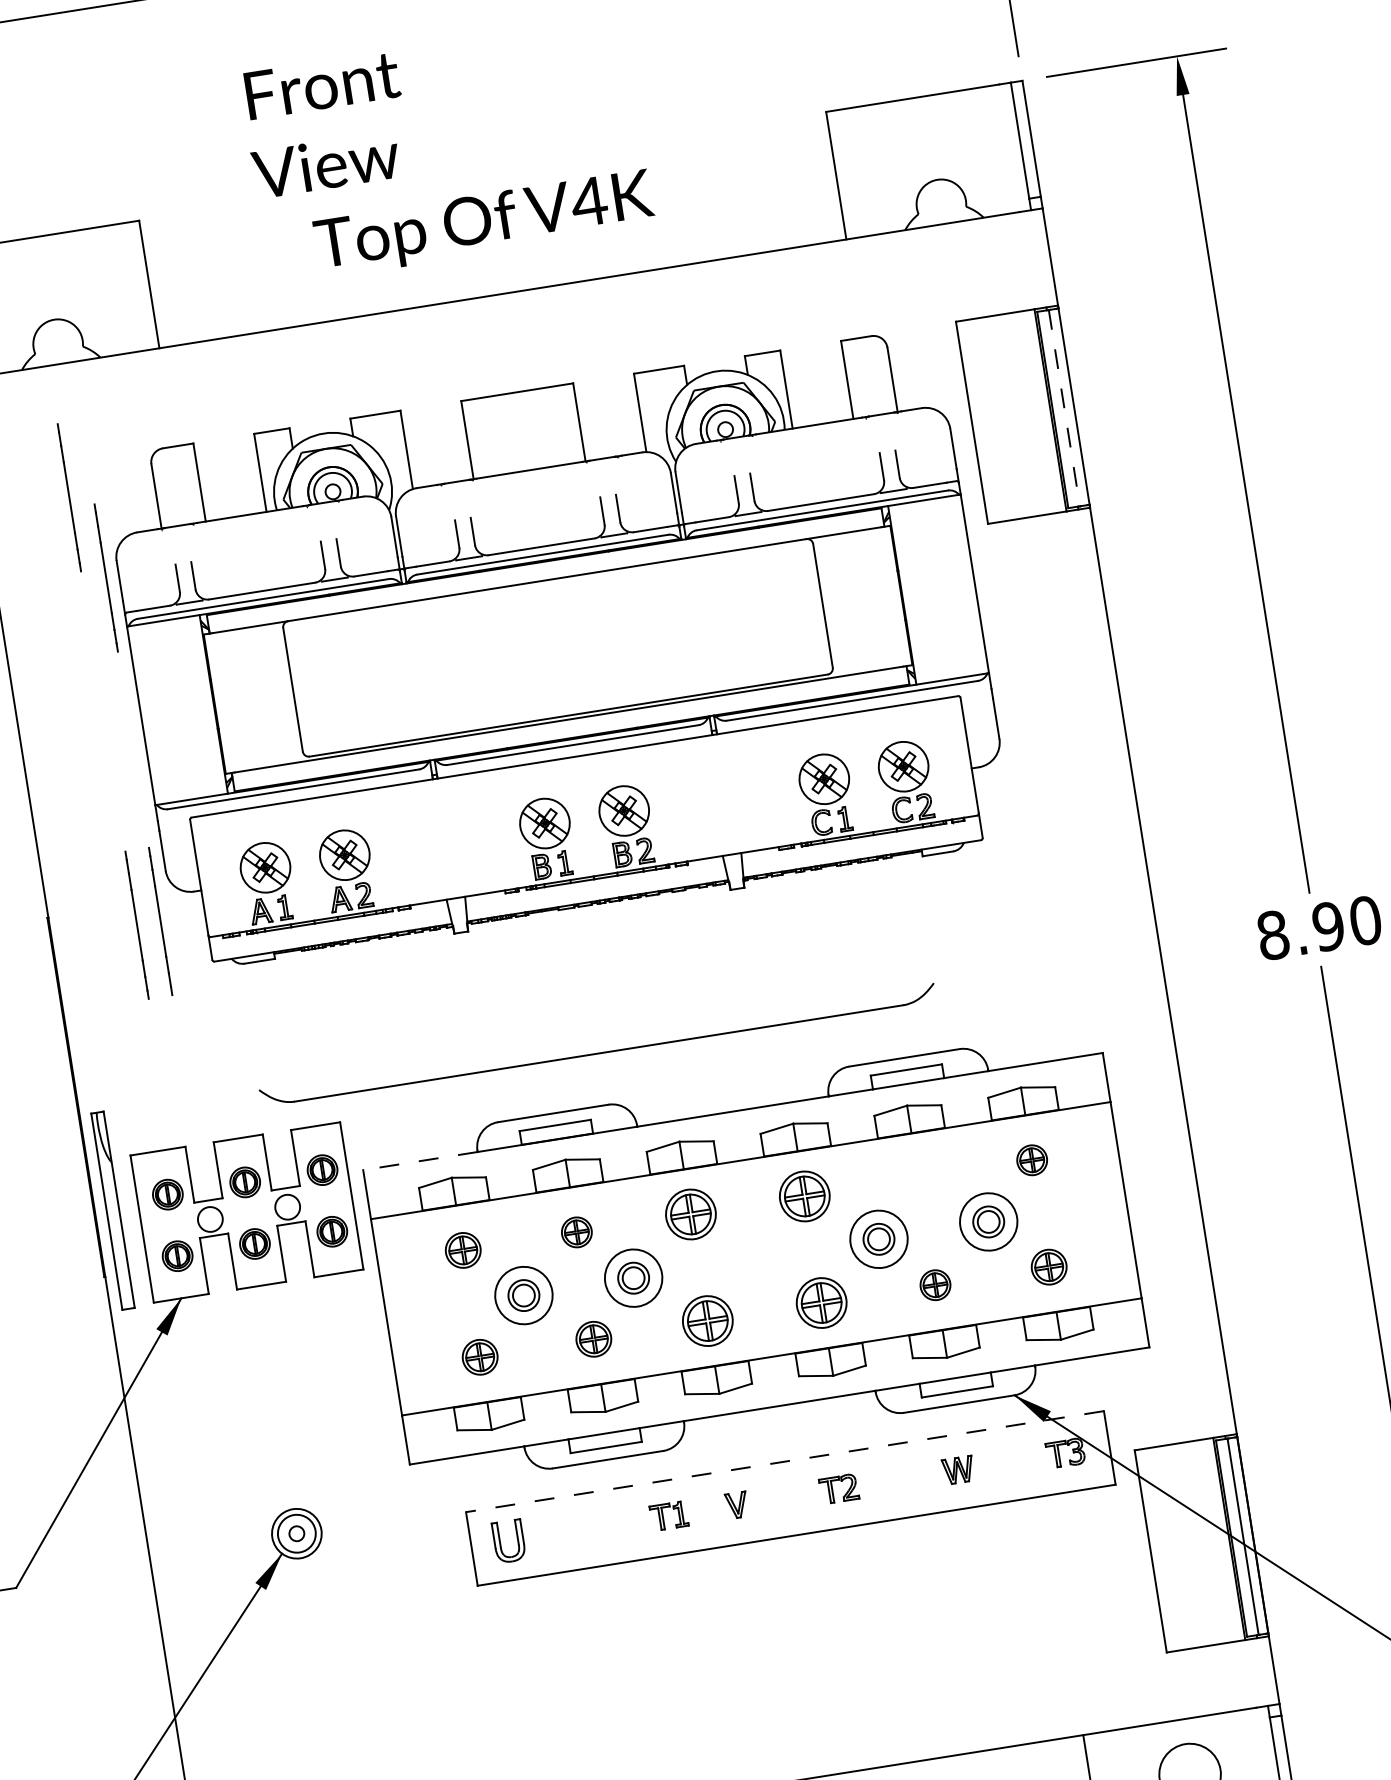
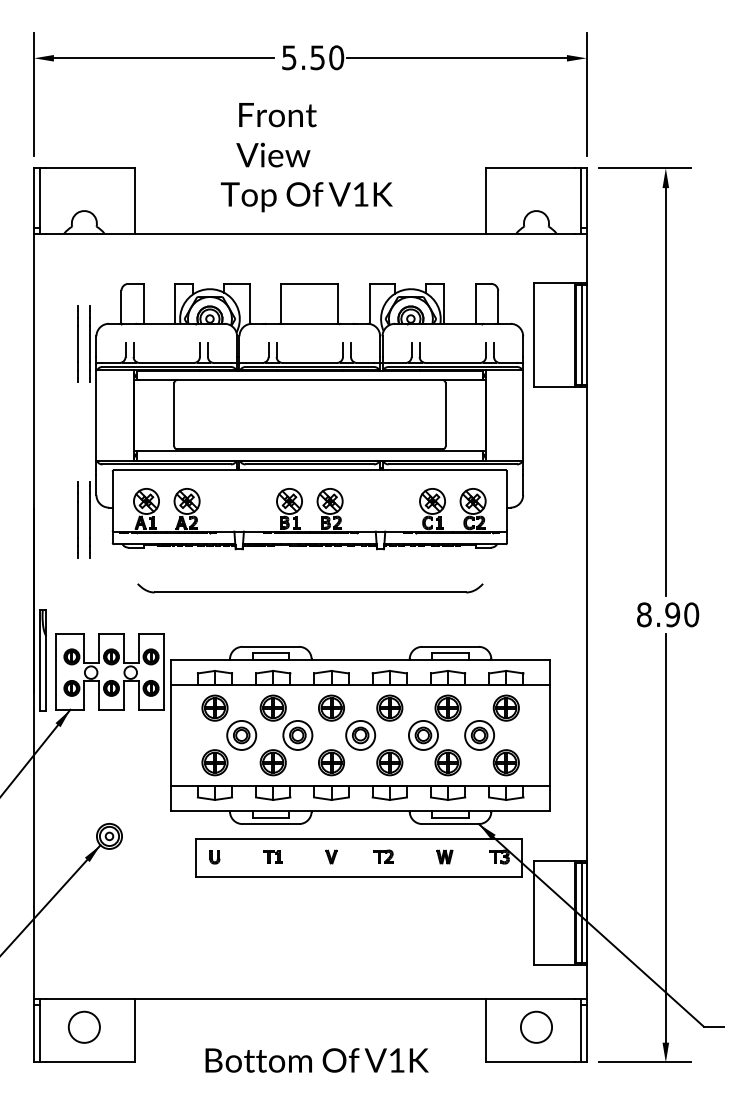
text: (326, 125) -> (276, 135), moved
text: (588, 201) -> (360, 194), V4K -> V1K
line: (1063, 409) -> (581, 335), dashed -> solid
line: (68, 496) -> (77, 343), moved
part: (598, 1045) -> (310, 588), moved
part: (1030, 1159) -> (505, 707), size x1.67
line: (420, 1161) -> (200, 660), dashed -> solid
part: (917, 1177) -> (447, 707), added
part: (575, 1231) -> (272, 707), size x1.67
part: (462, 1249) -> (214, 707), size x1.43
part: (755, 1258) -> (360, 735), added
part: (1047, 1266) -> (505, 762), size x1.43
part: (934, 1284) -> (447, 762), size x1.67
part: (592, 1338) -> (272, 762), size x1.43
part: (479, 1356) -> (214, 762), size x1.43
line: (784, 1462) -> (358, 839), dashed -> solid
part: (668, 1515) -> (272, 856), moved
part: (508, 1542) -> (214, 857), size x0.62

